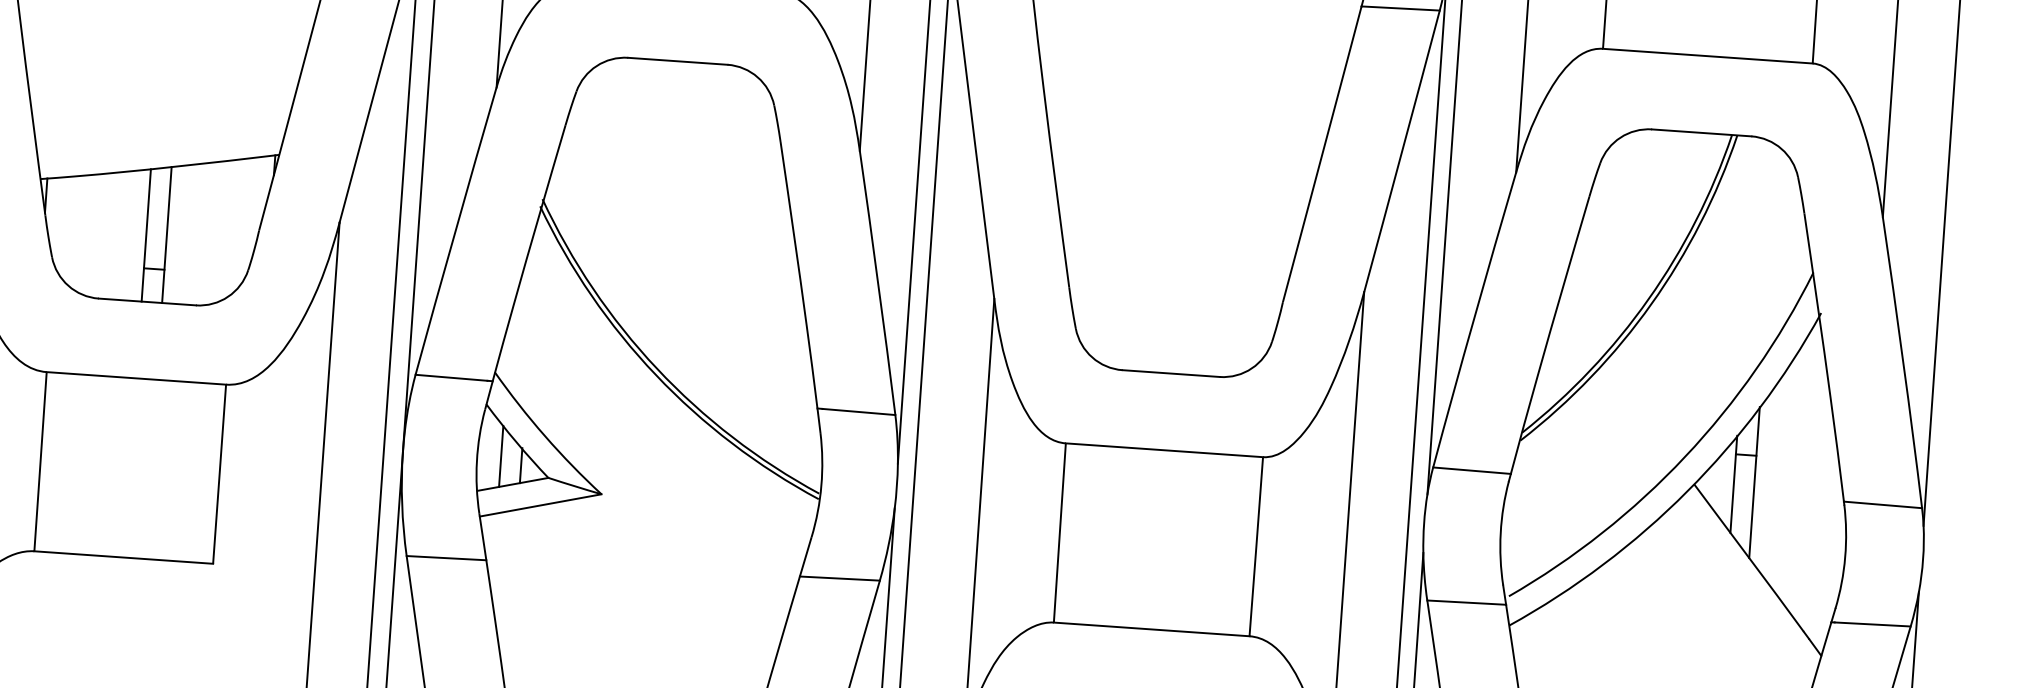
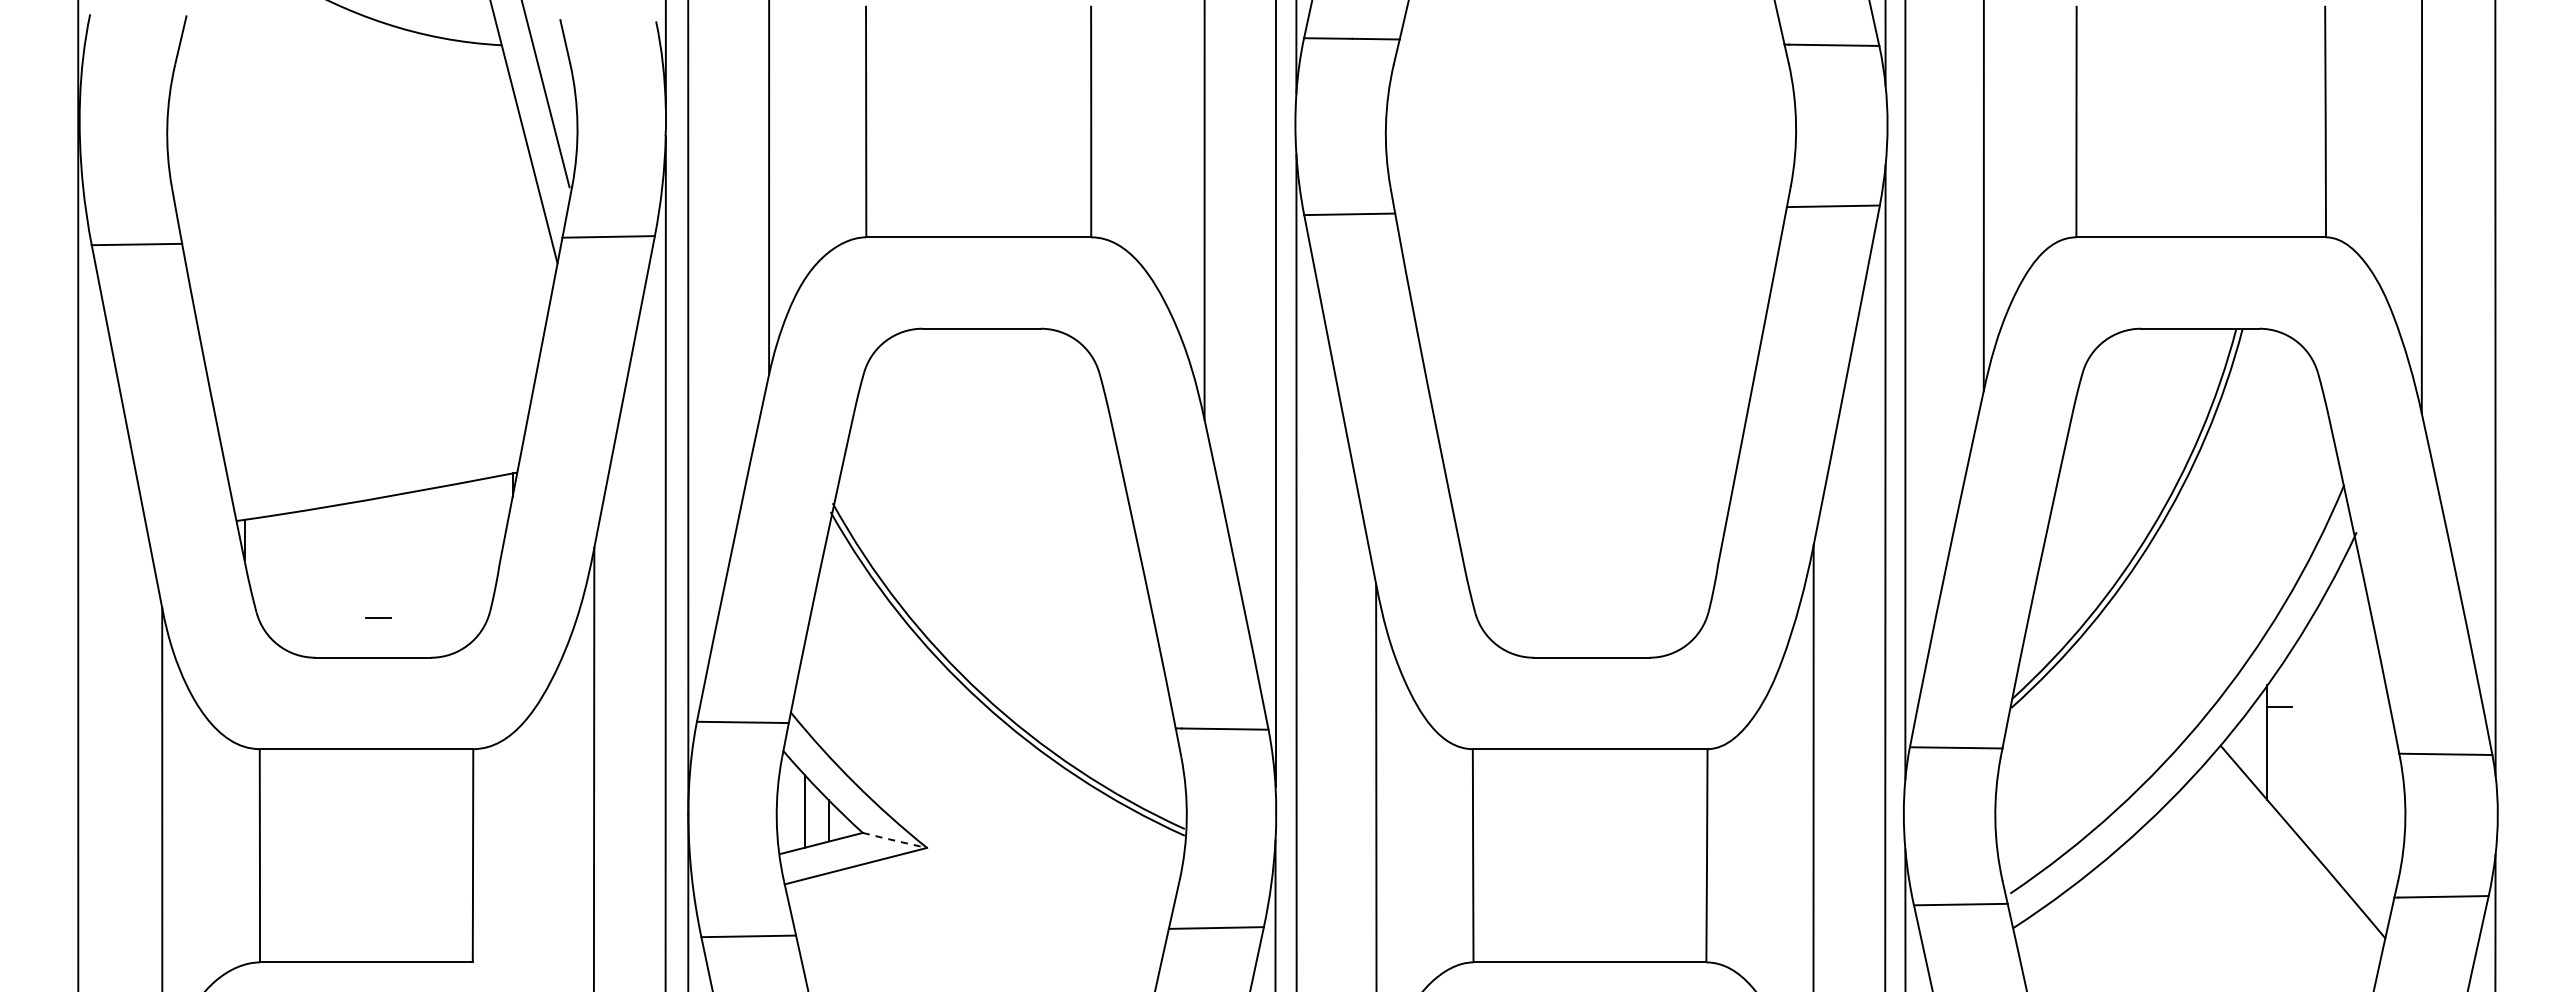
line: (166, 234) -> (390, 576), removed
line: (146, 235) -> (366, 578), removed
line: (1754, 482) -> (2291, 738), removed
arc: (574, 486) -> (894, 840), solid -> dashed

